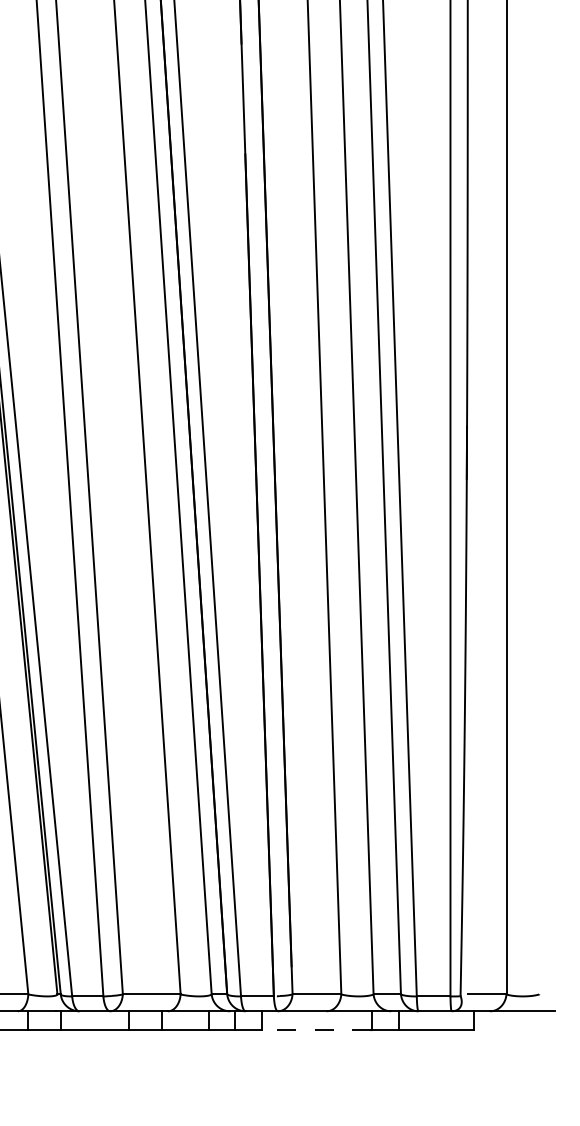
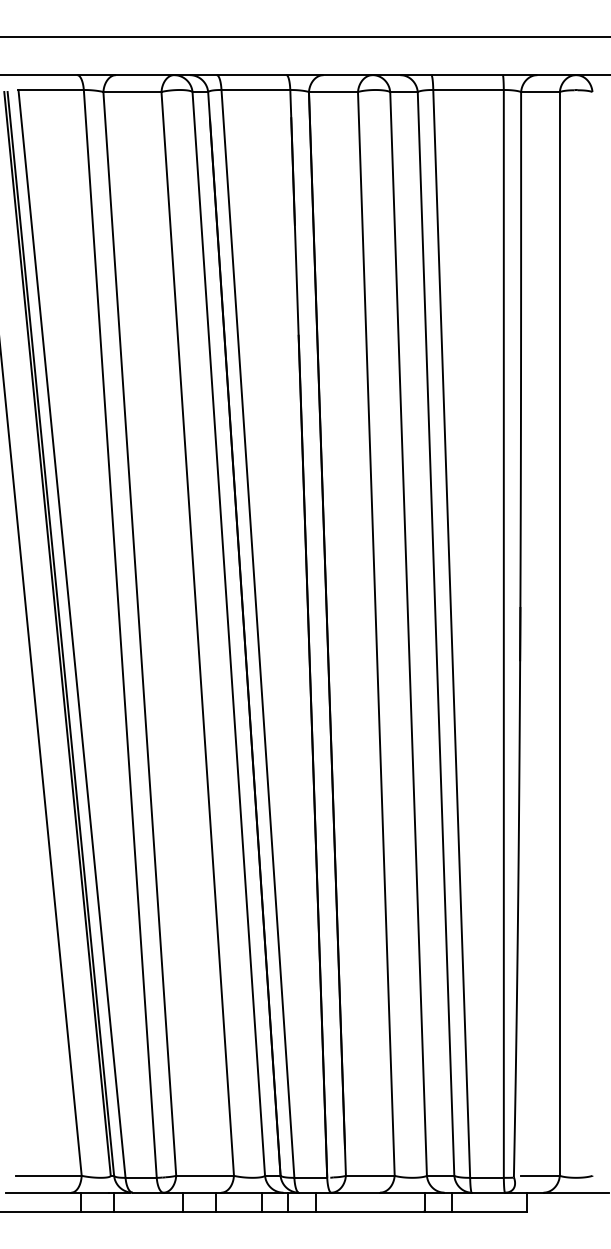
line: (316, 1030) -> (369, 1211), dashed -> solid

